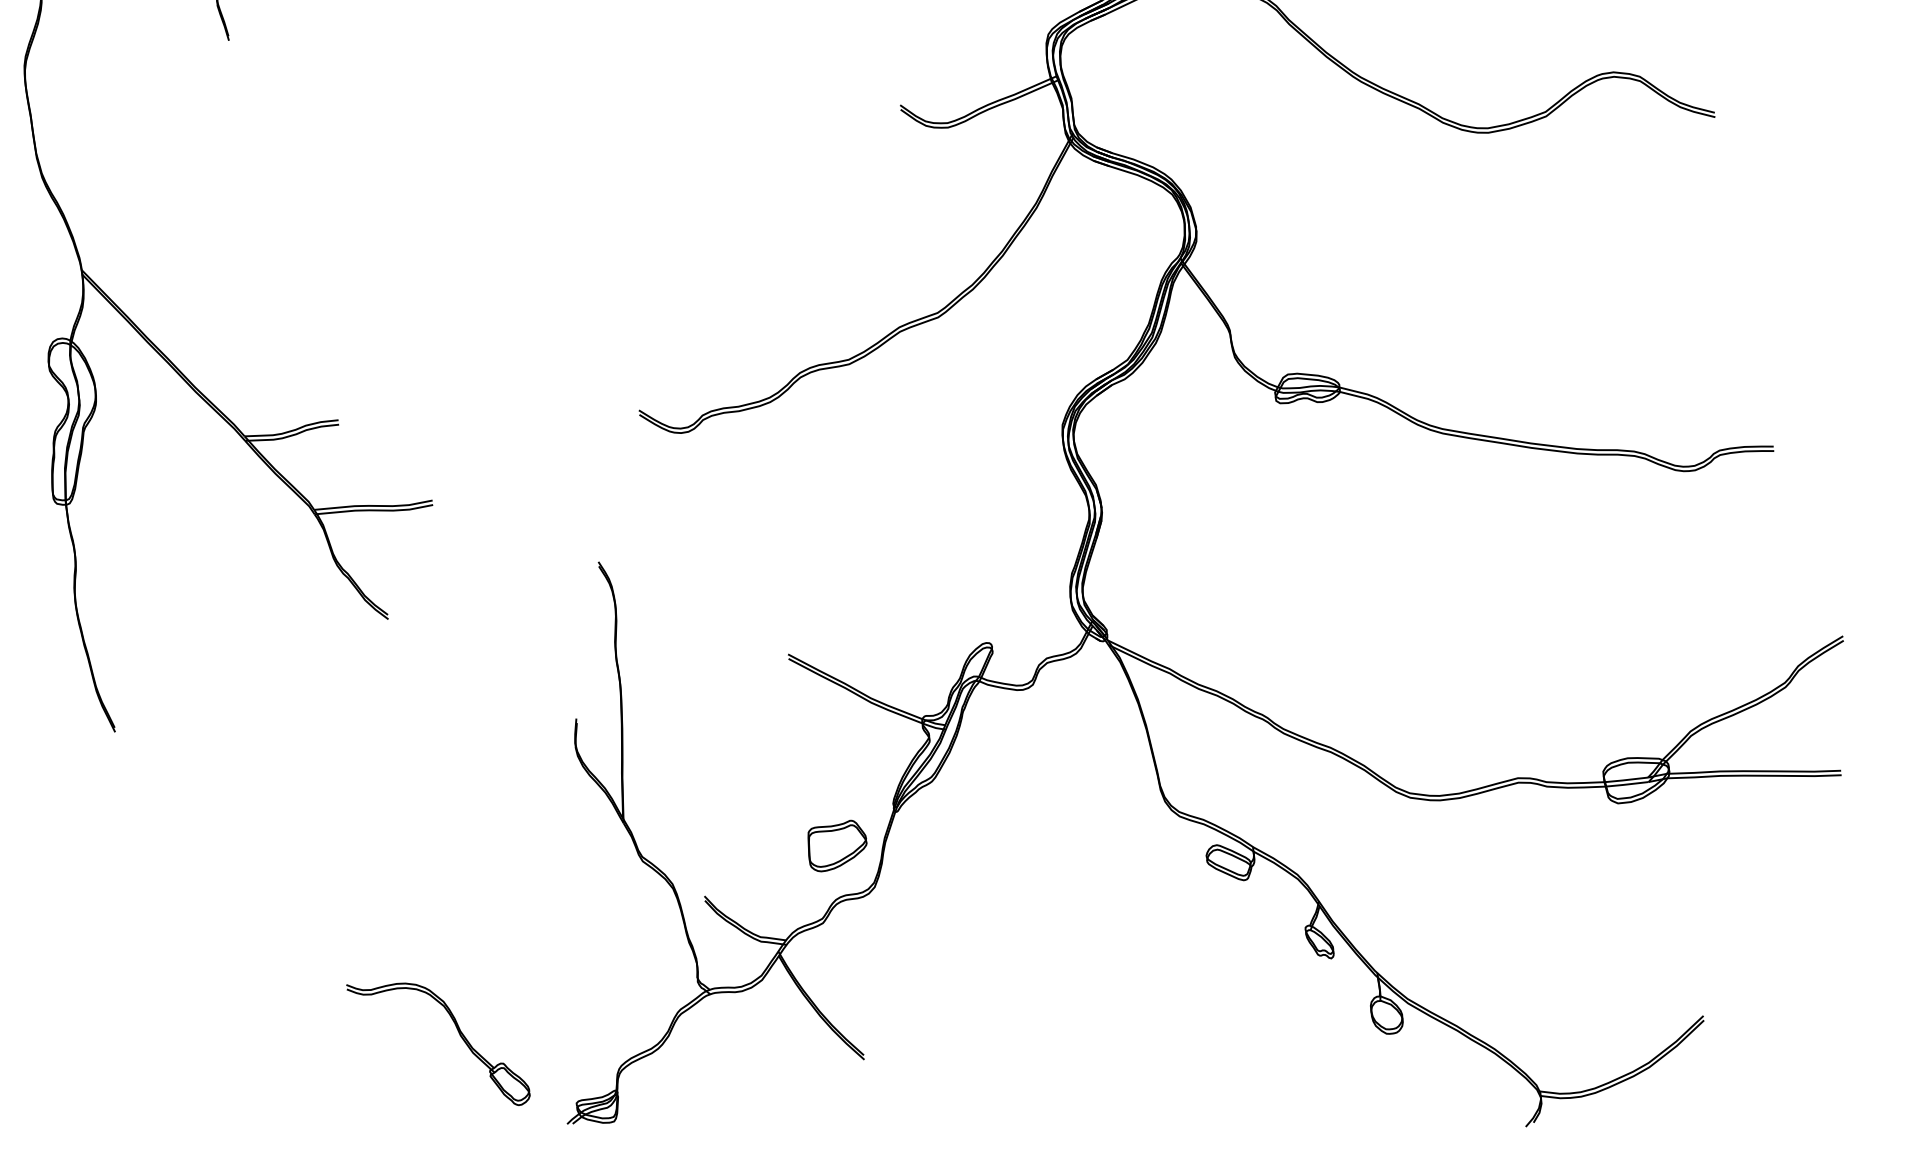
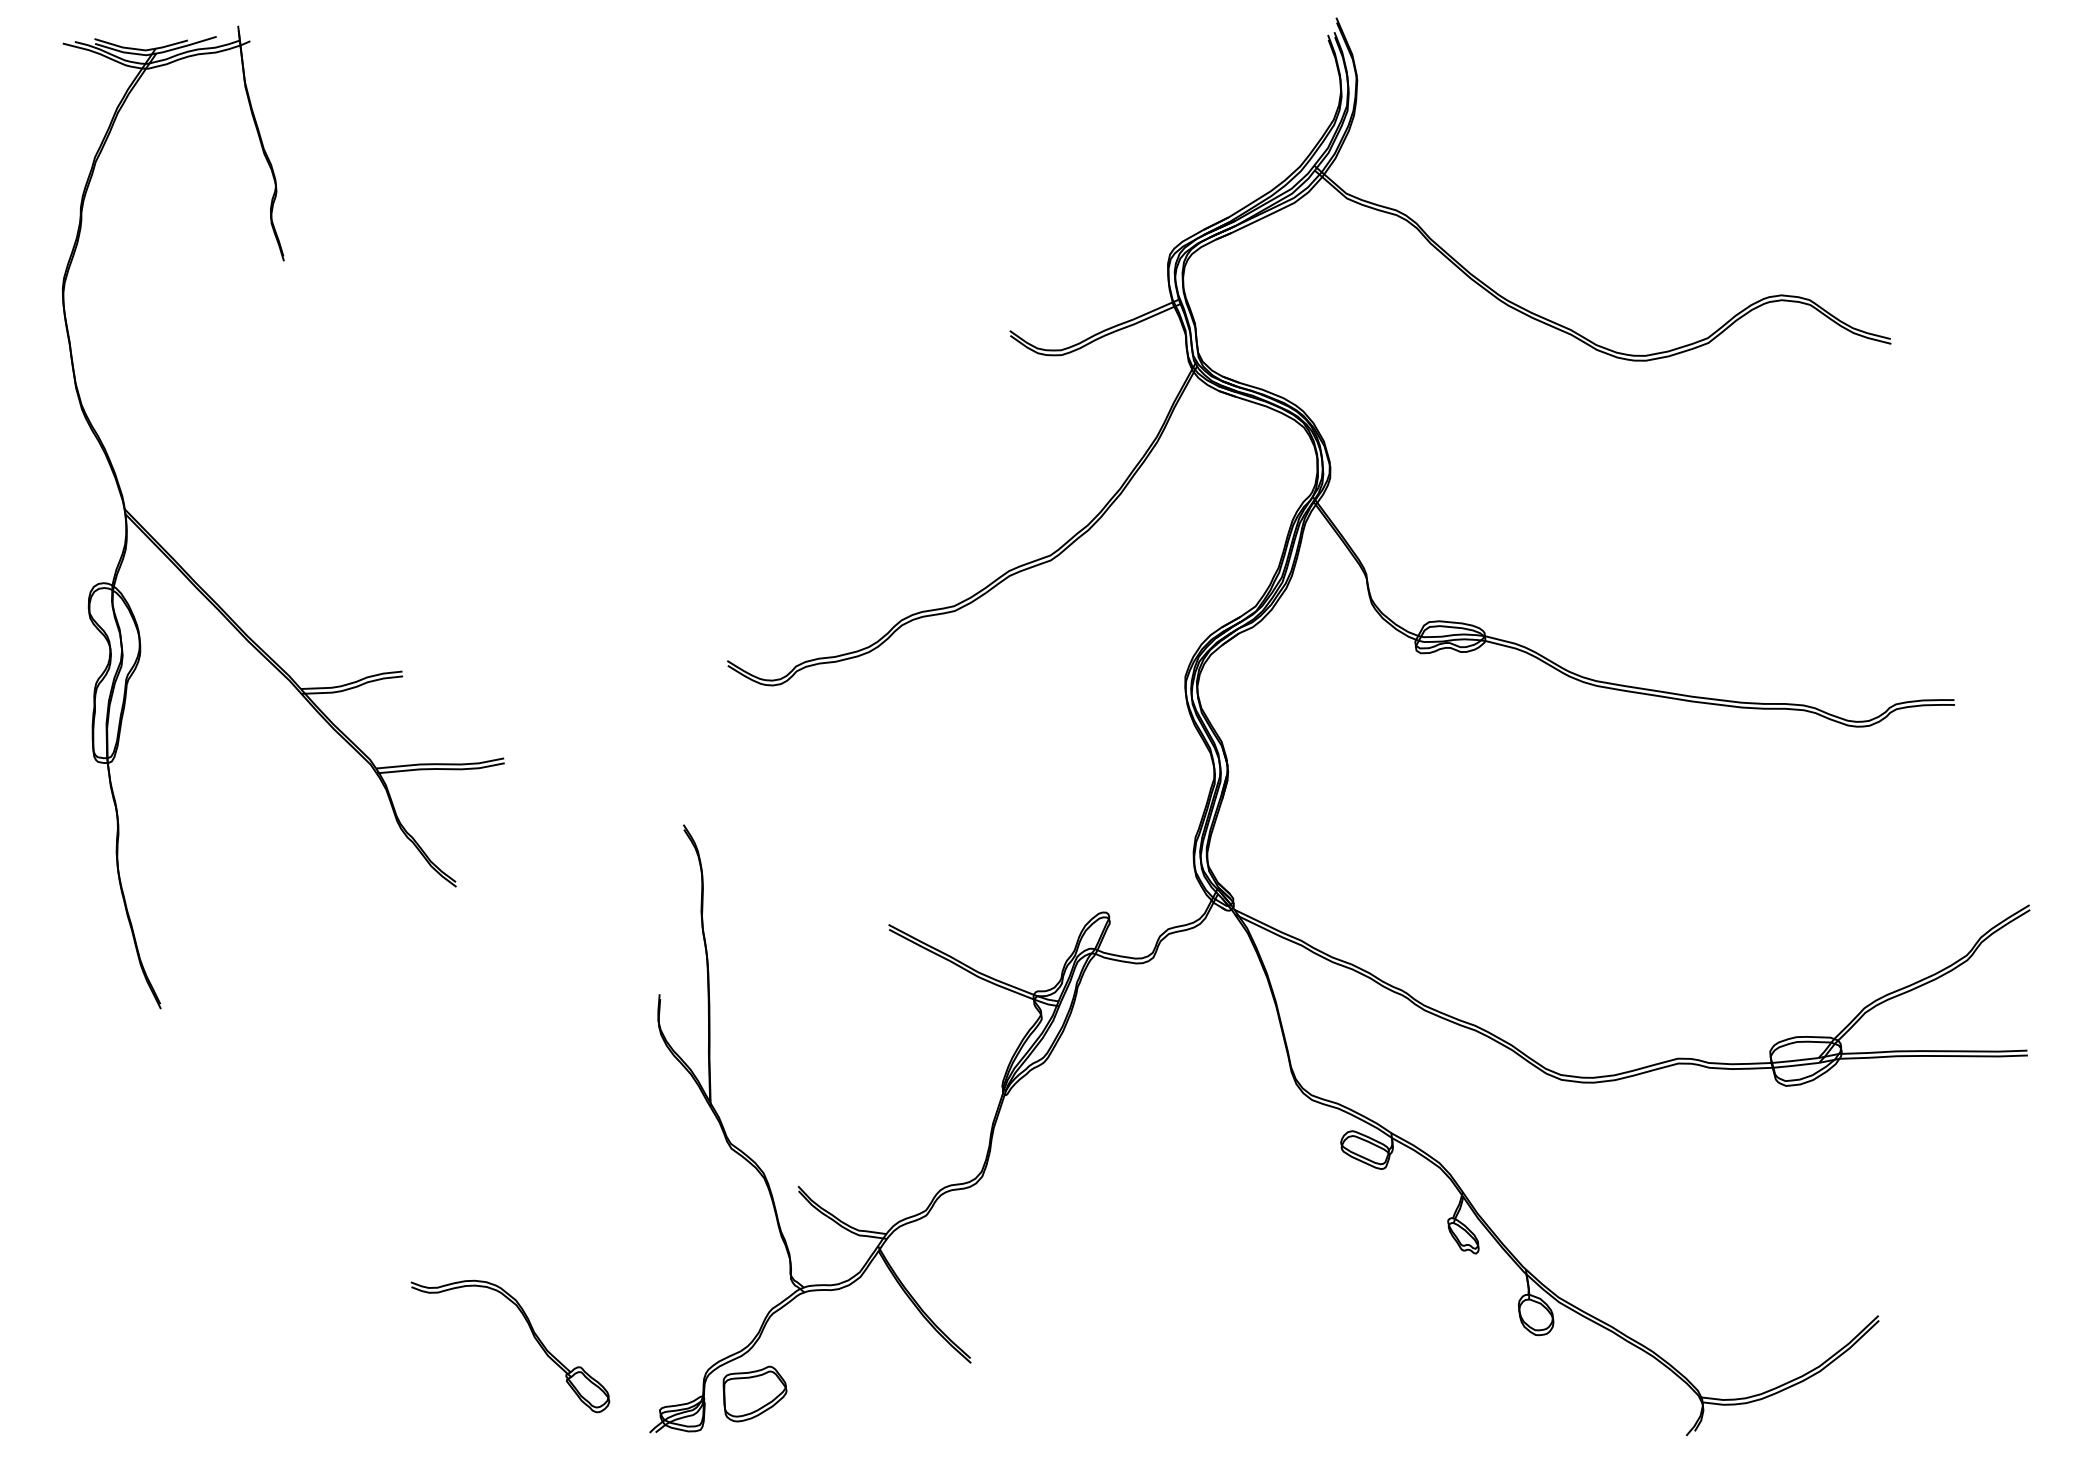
part: (837, 845) -> (754, 1393), moved

